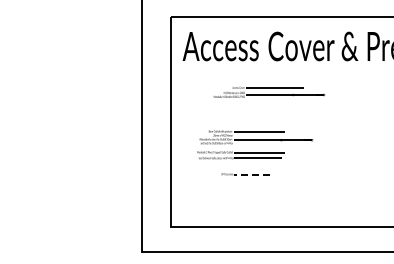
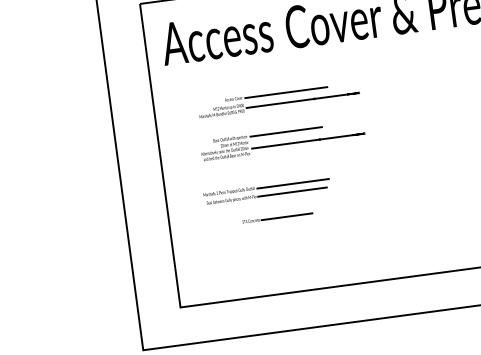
part: (269, 91) -> (279, 98), moved
part: (256, 137) -> (283, 140), moved
line: (251, 174) -> (286, 216), dashed -> solid

